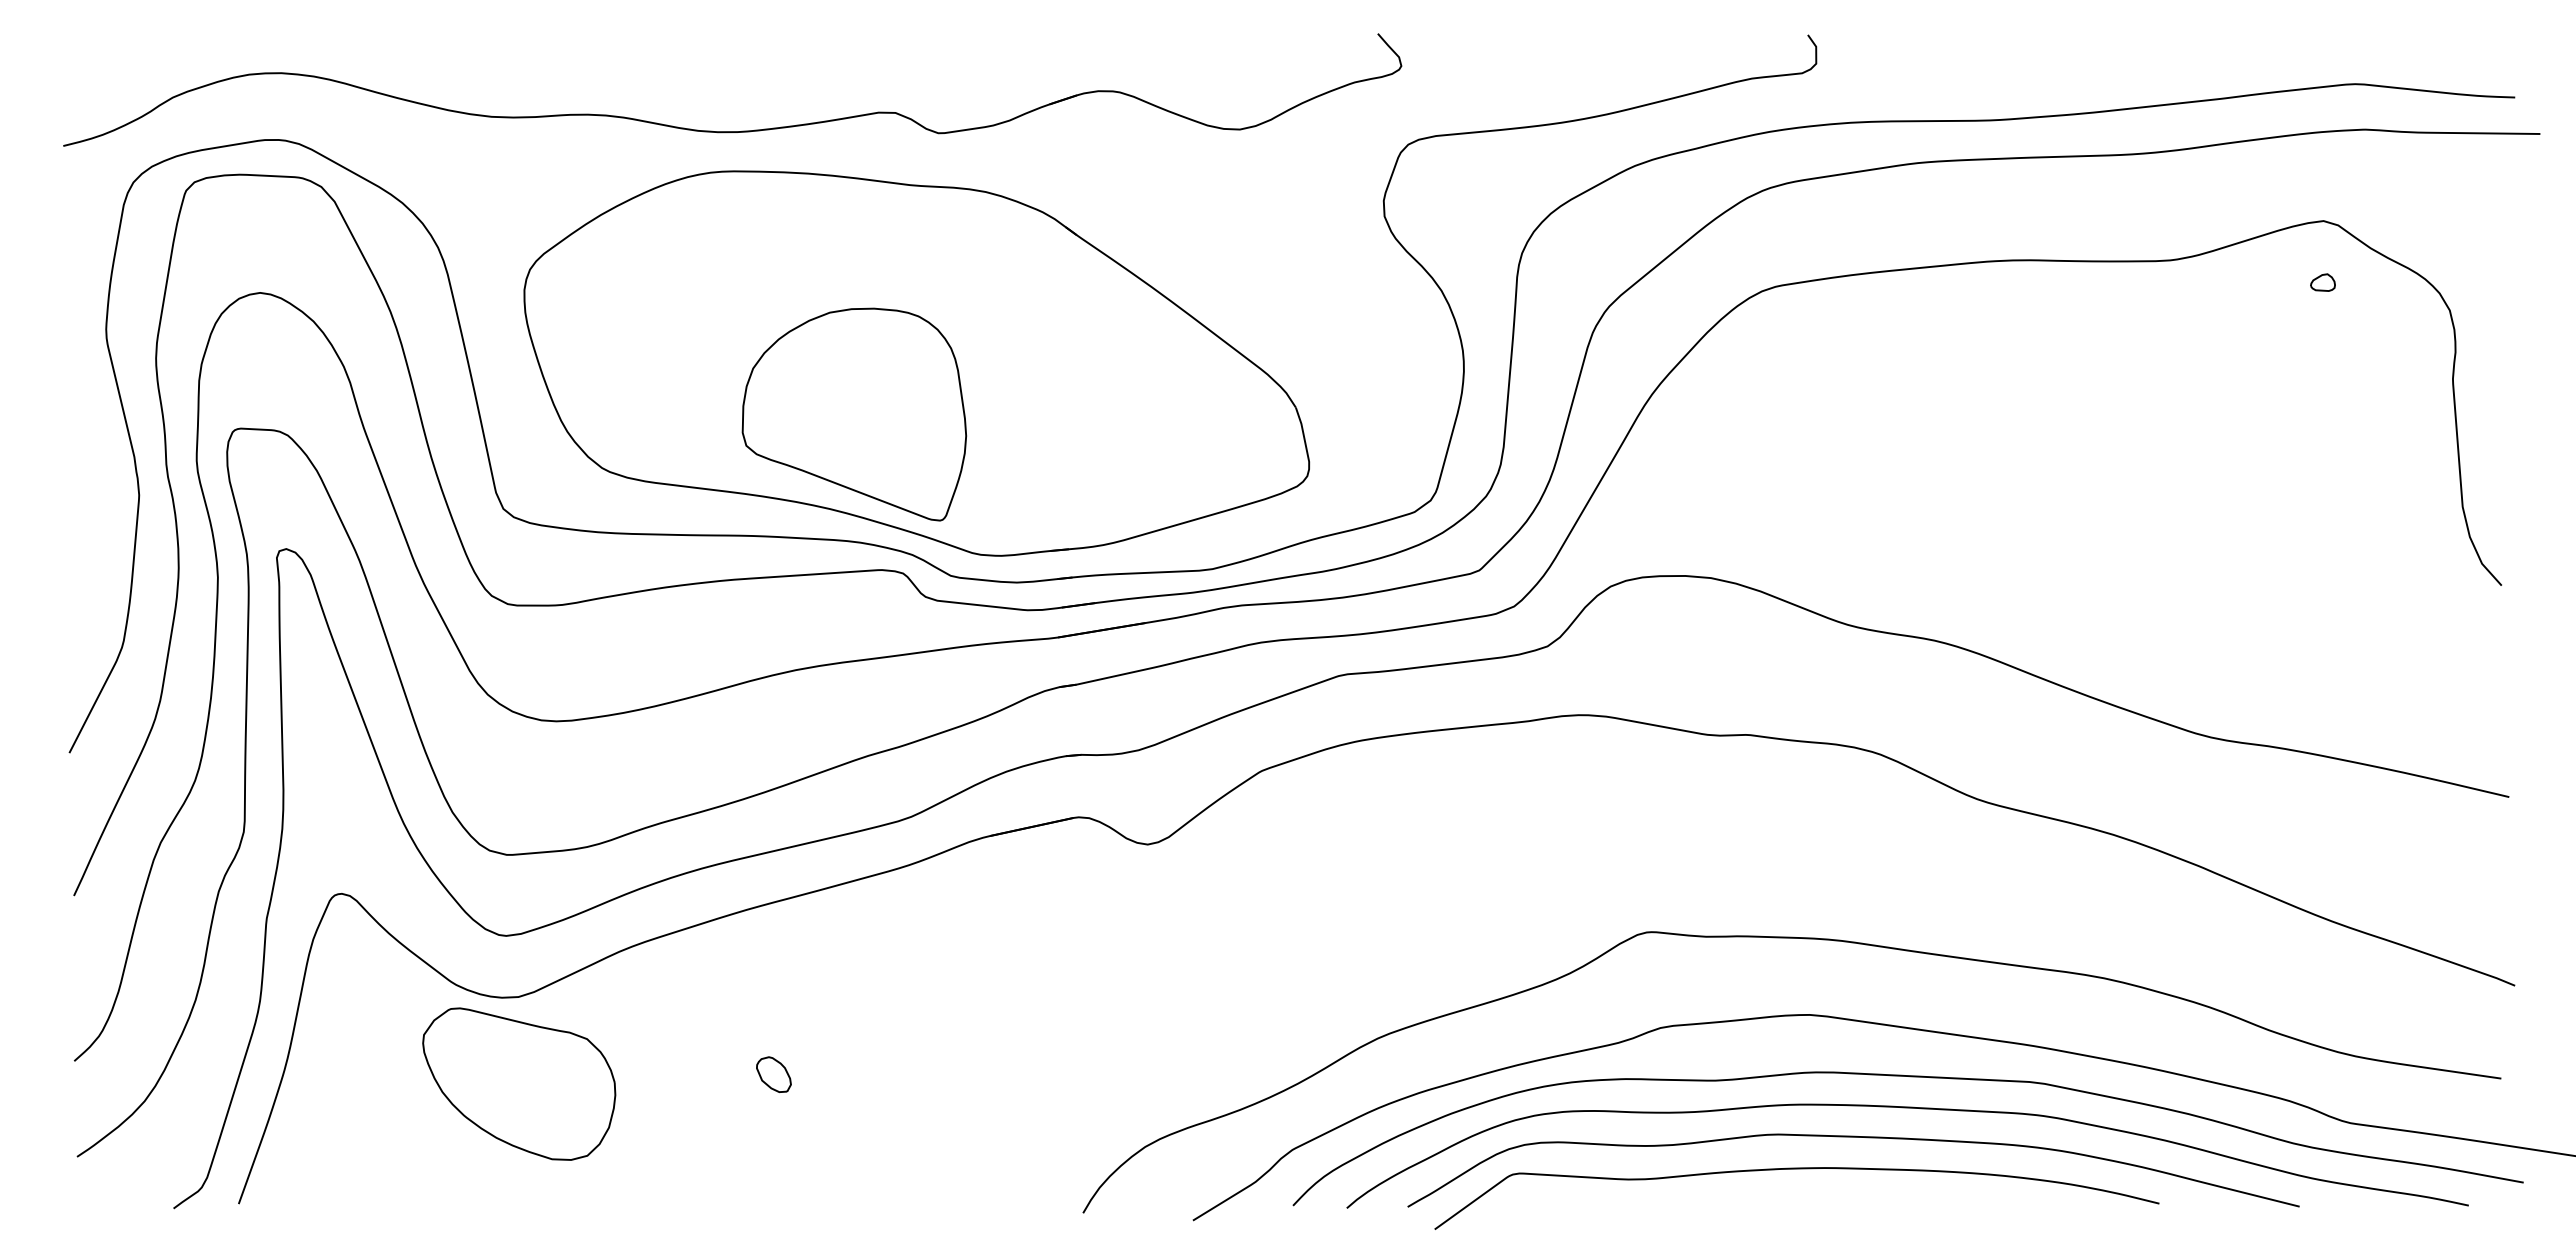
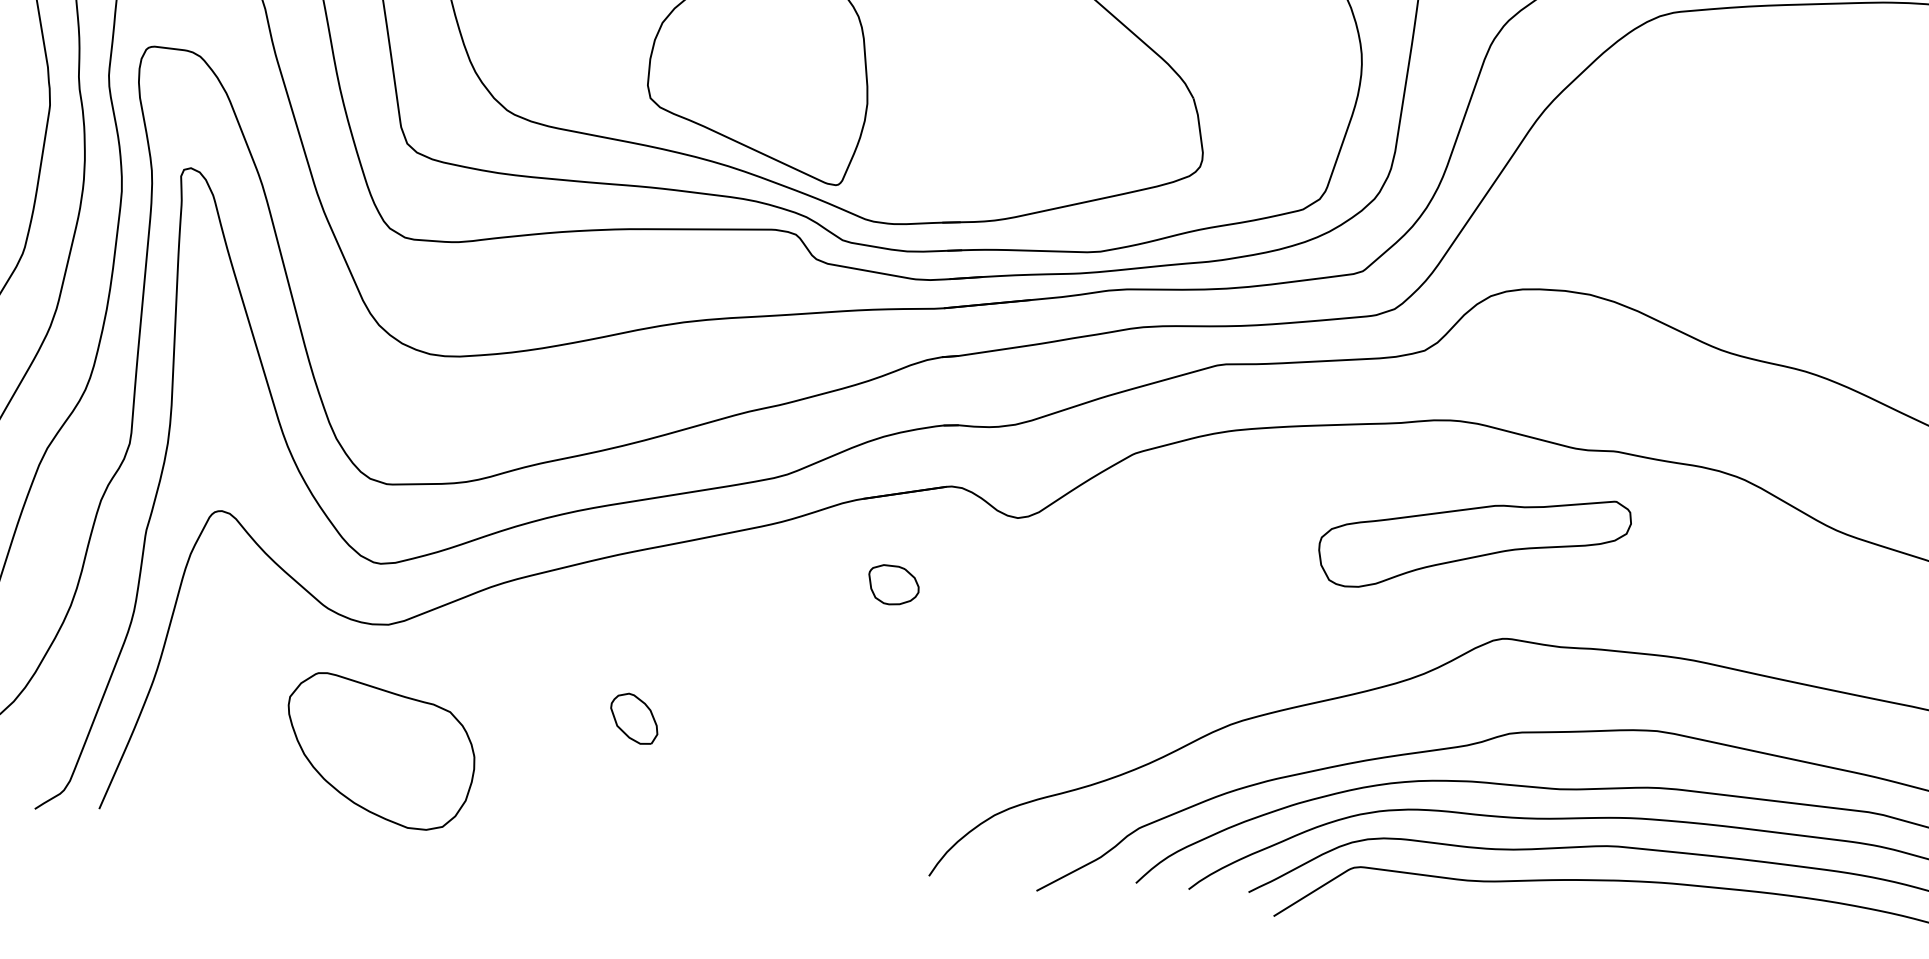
part: (1611, 837) -> (1474, 543), added
part: (1026, 920) -> (893, 584), added
part: (773, 1074) -> (634, 718), size x1.43
part: (519, 1083) -> (380, 751), moved

